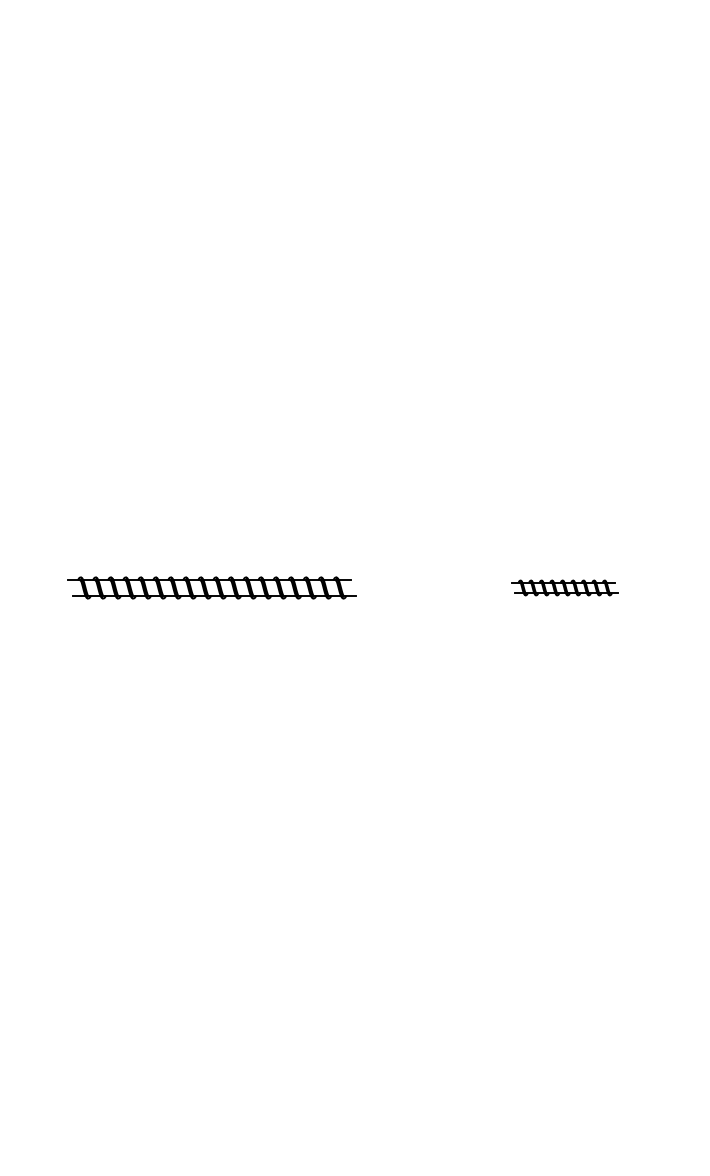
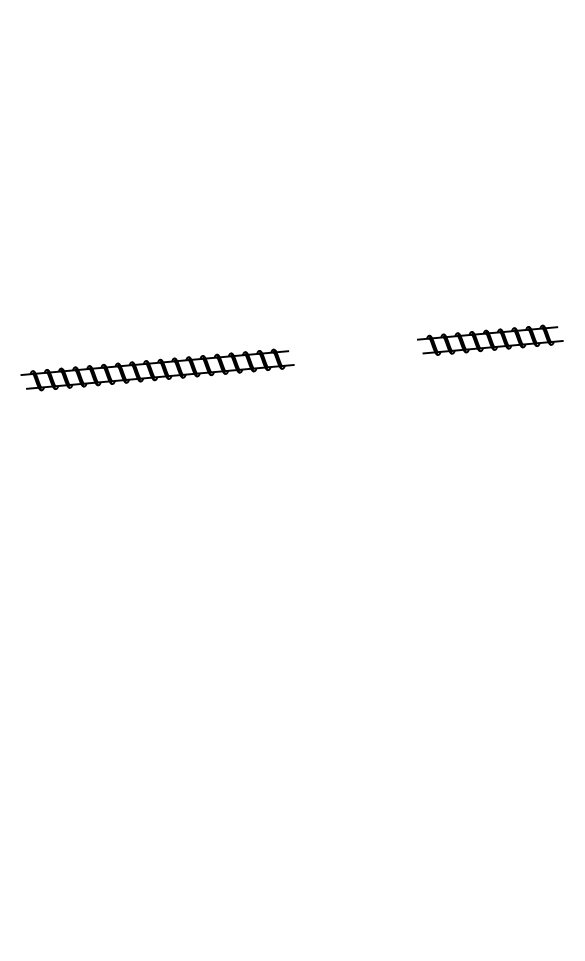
part: (564, 587) -> (489, 339), size x1.43

